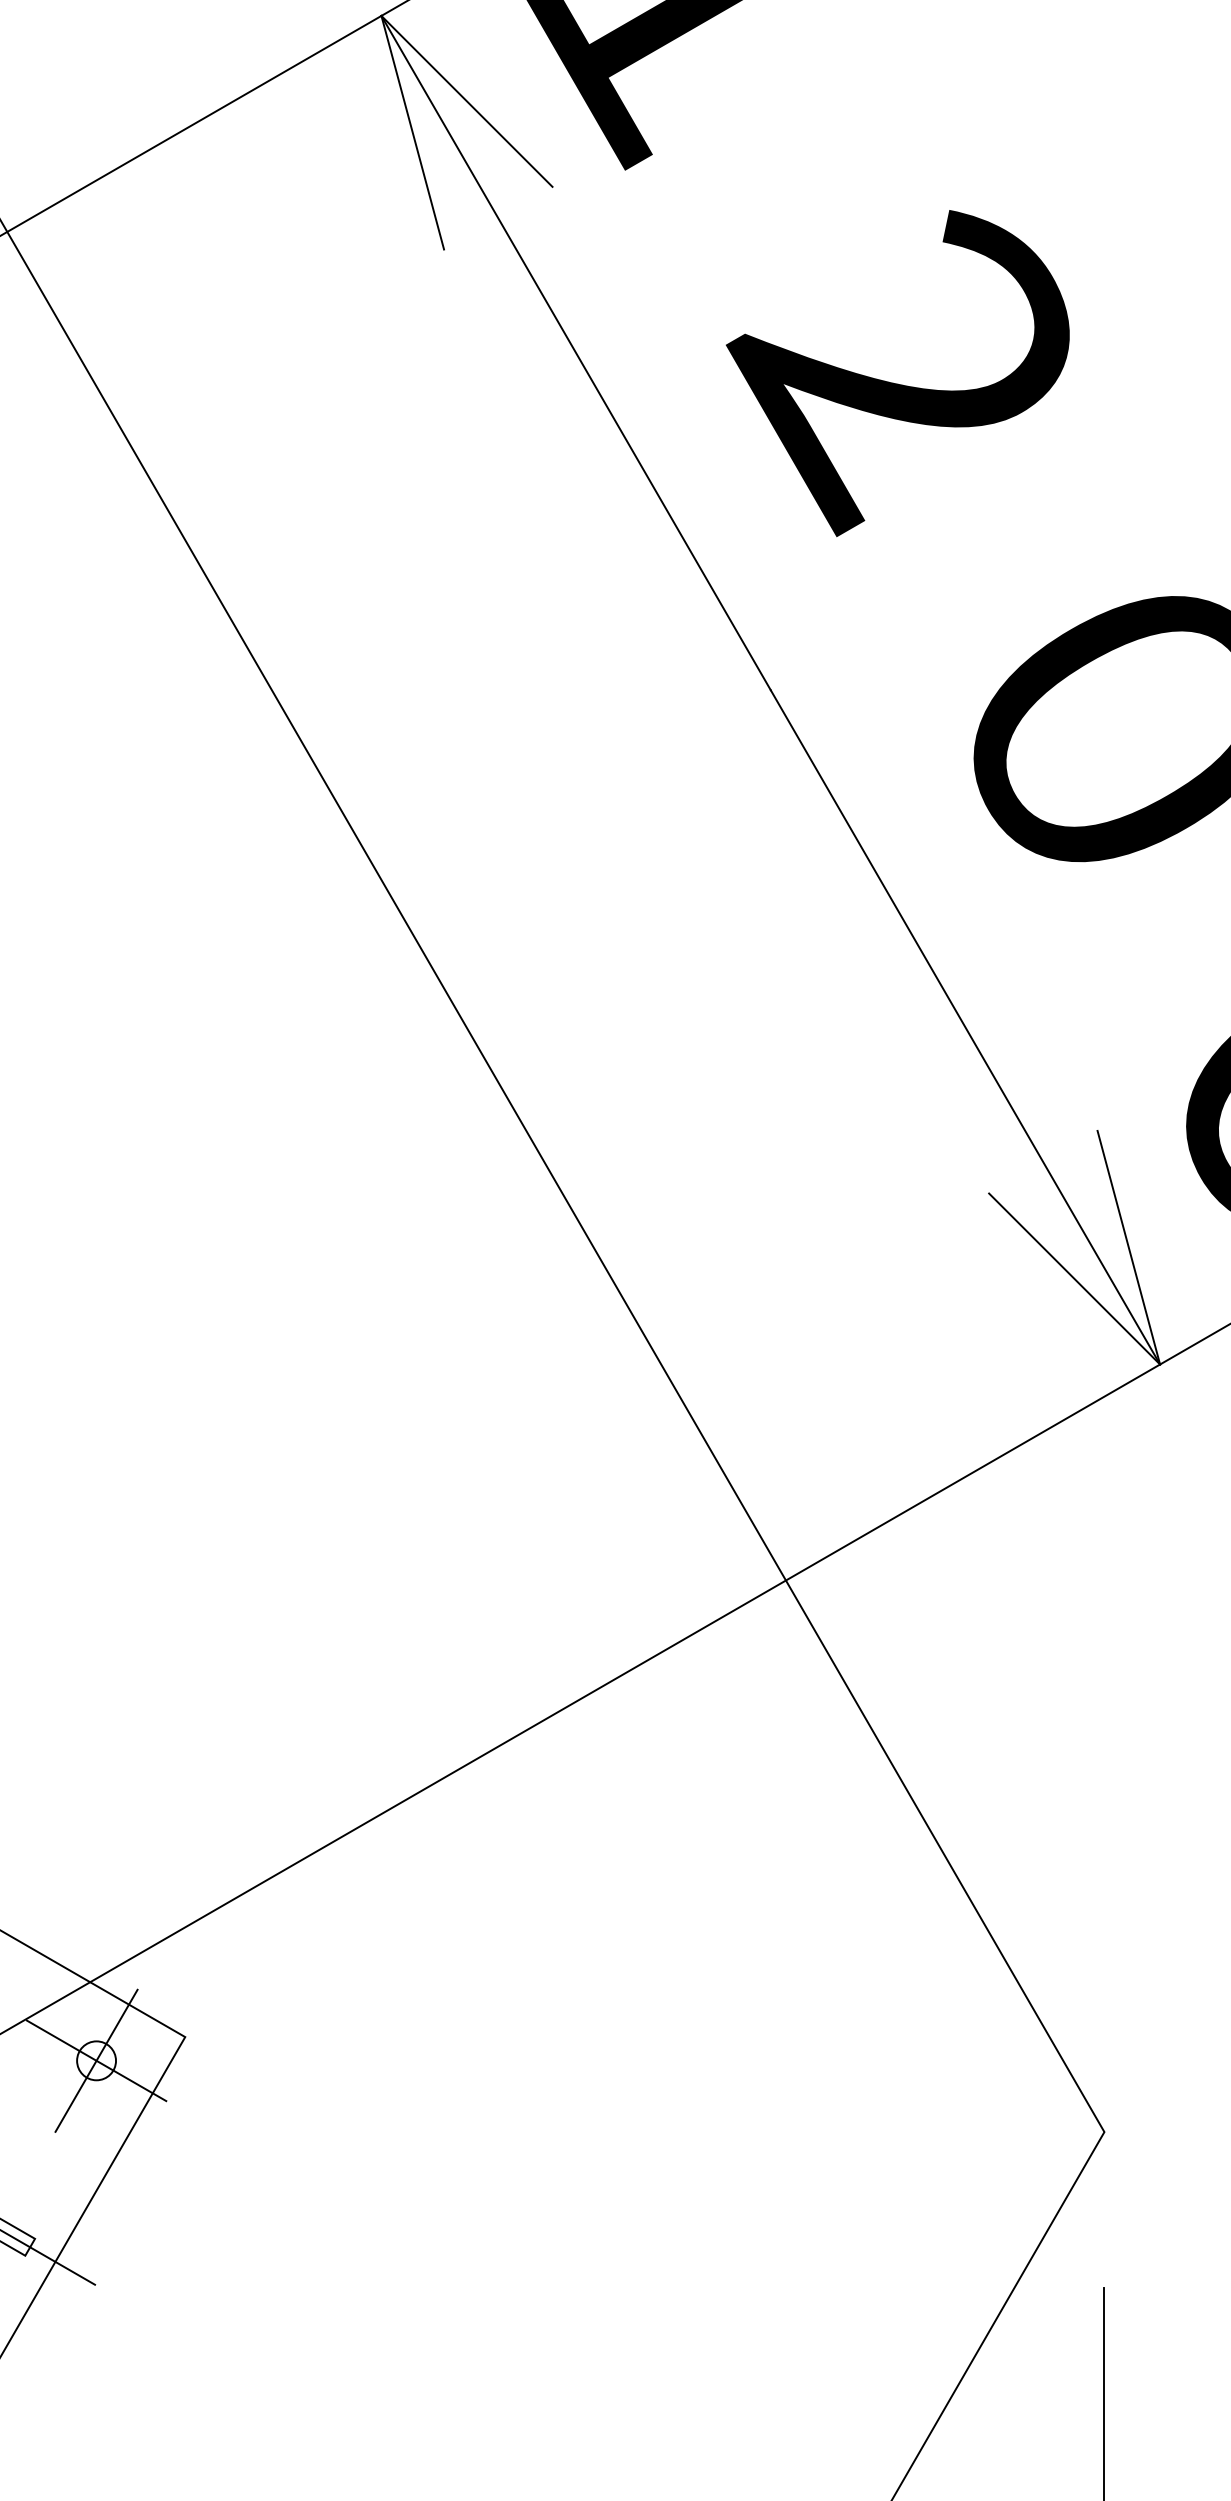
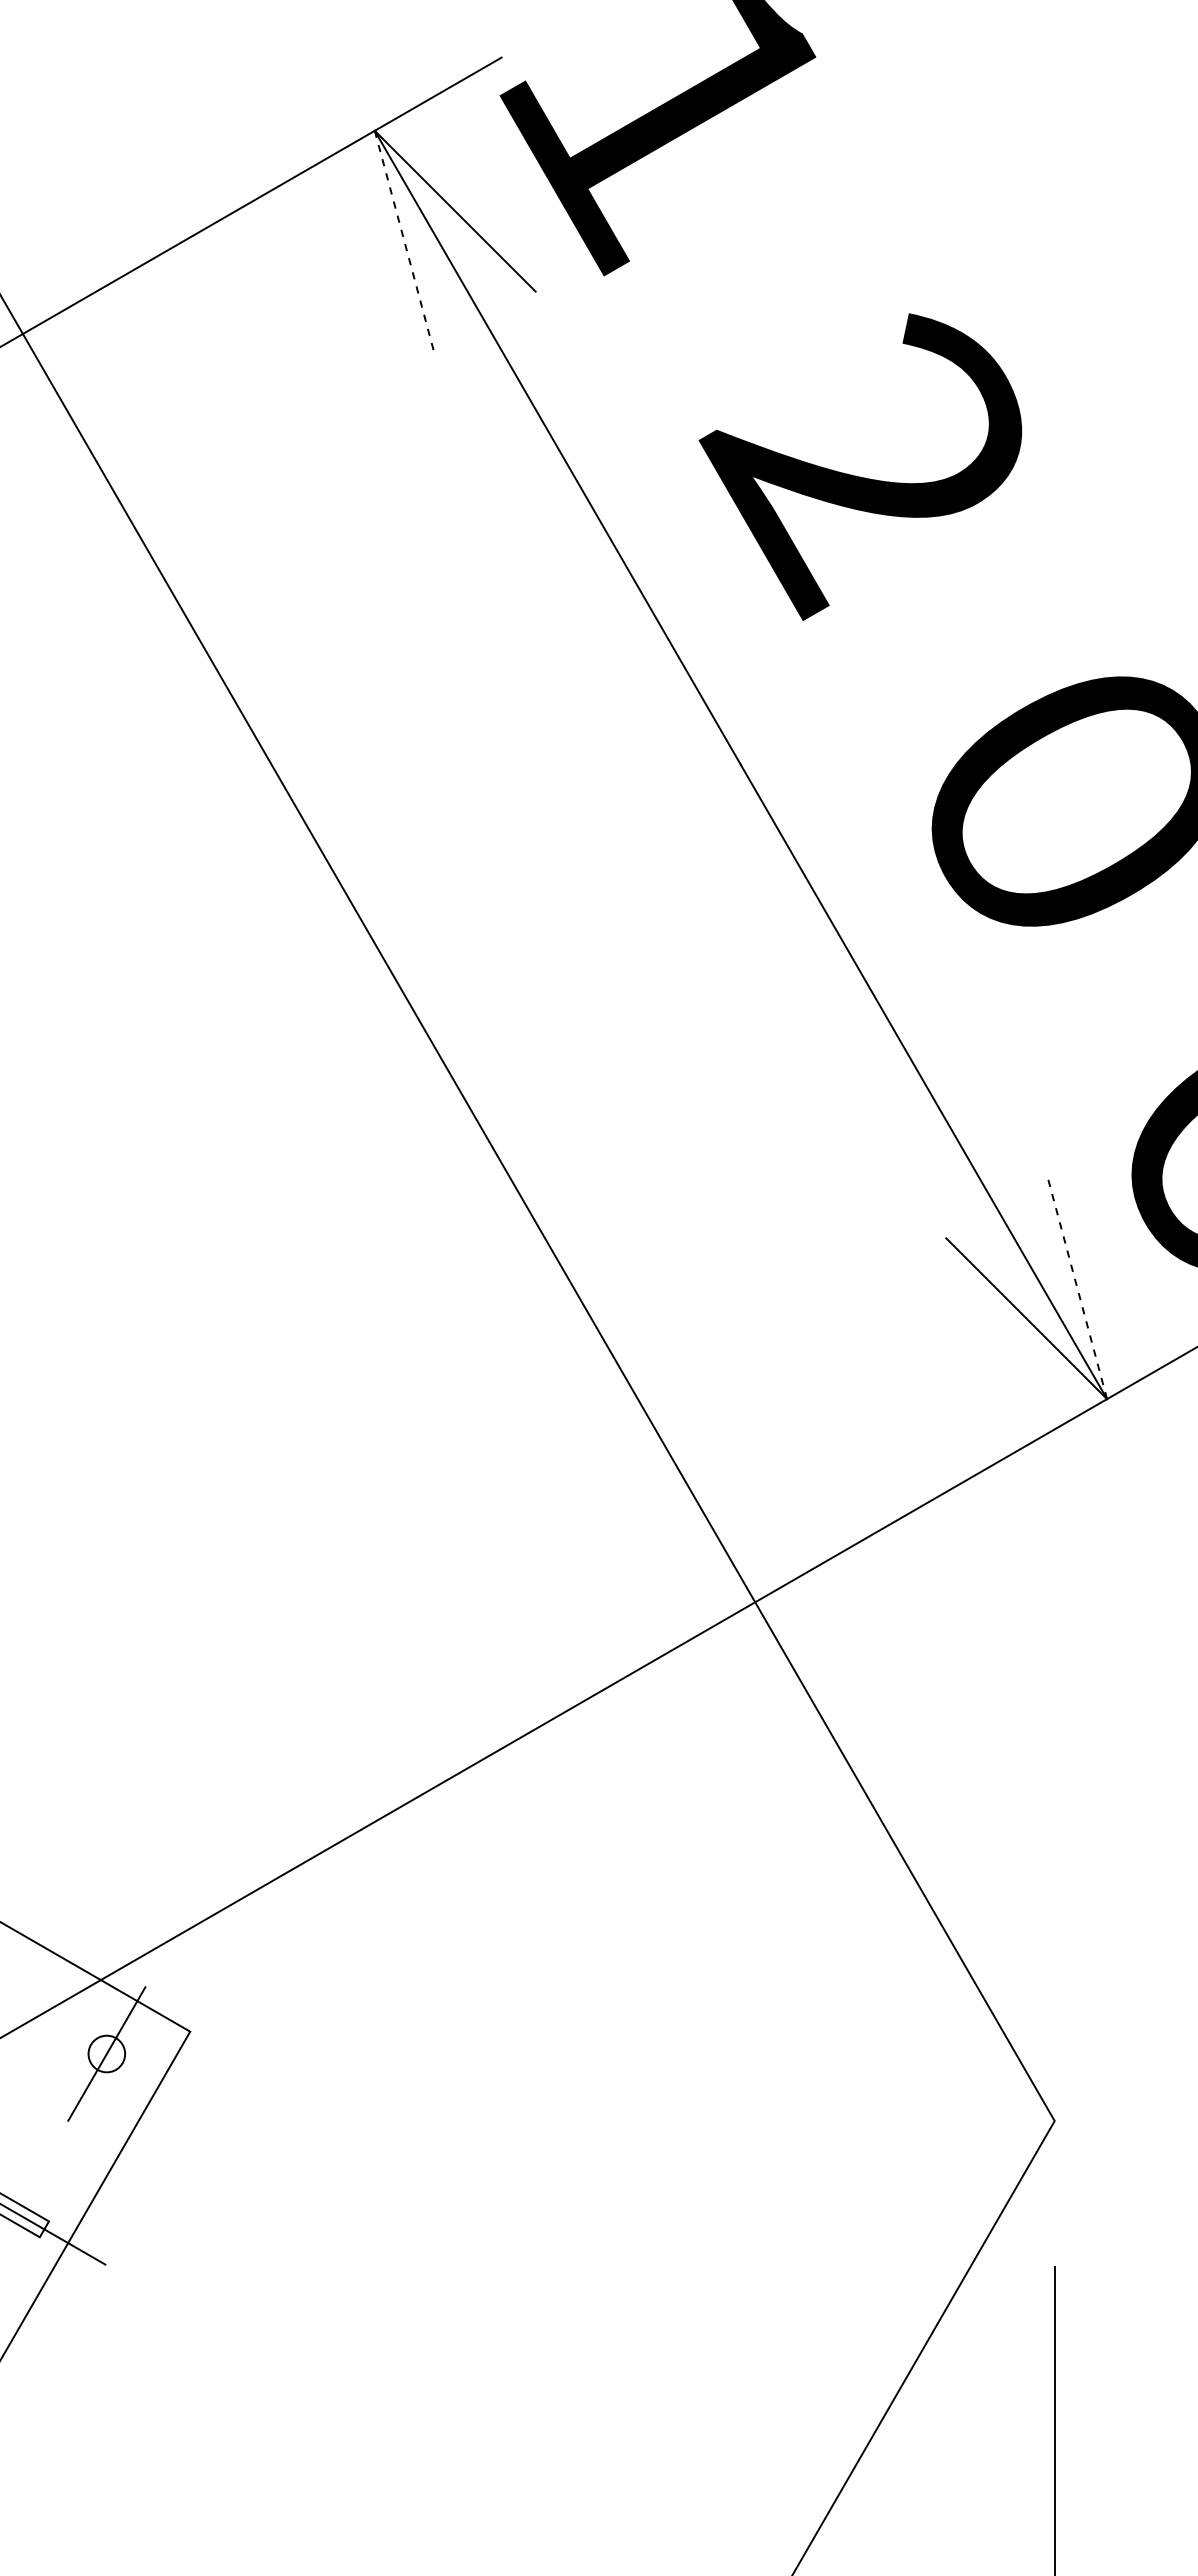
line: (413, 132) -> (404, 240), solid -> dashed
line: (1128, 1247) -> (1077, 1289), solid -> dashed
line: (96, 2060) -> (106, 2053), removed

